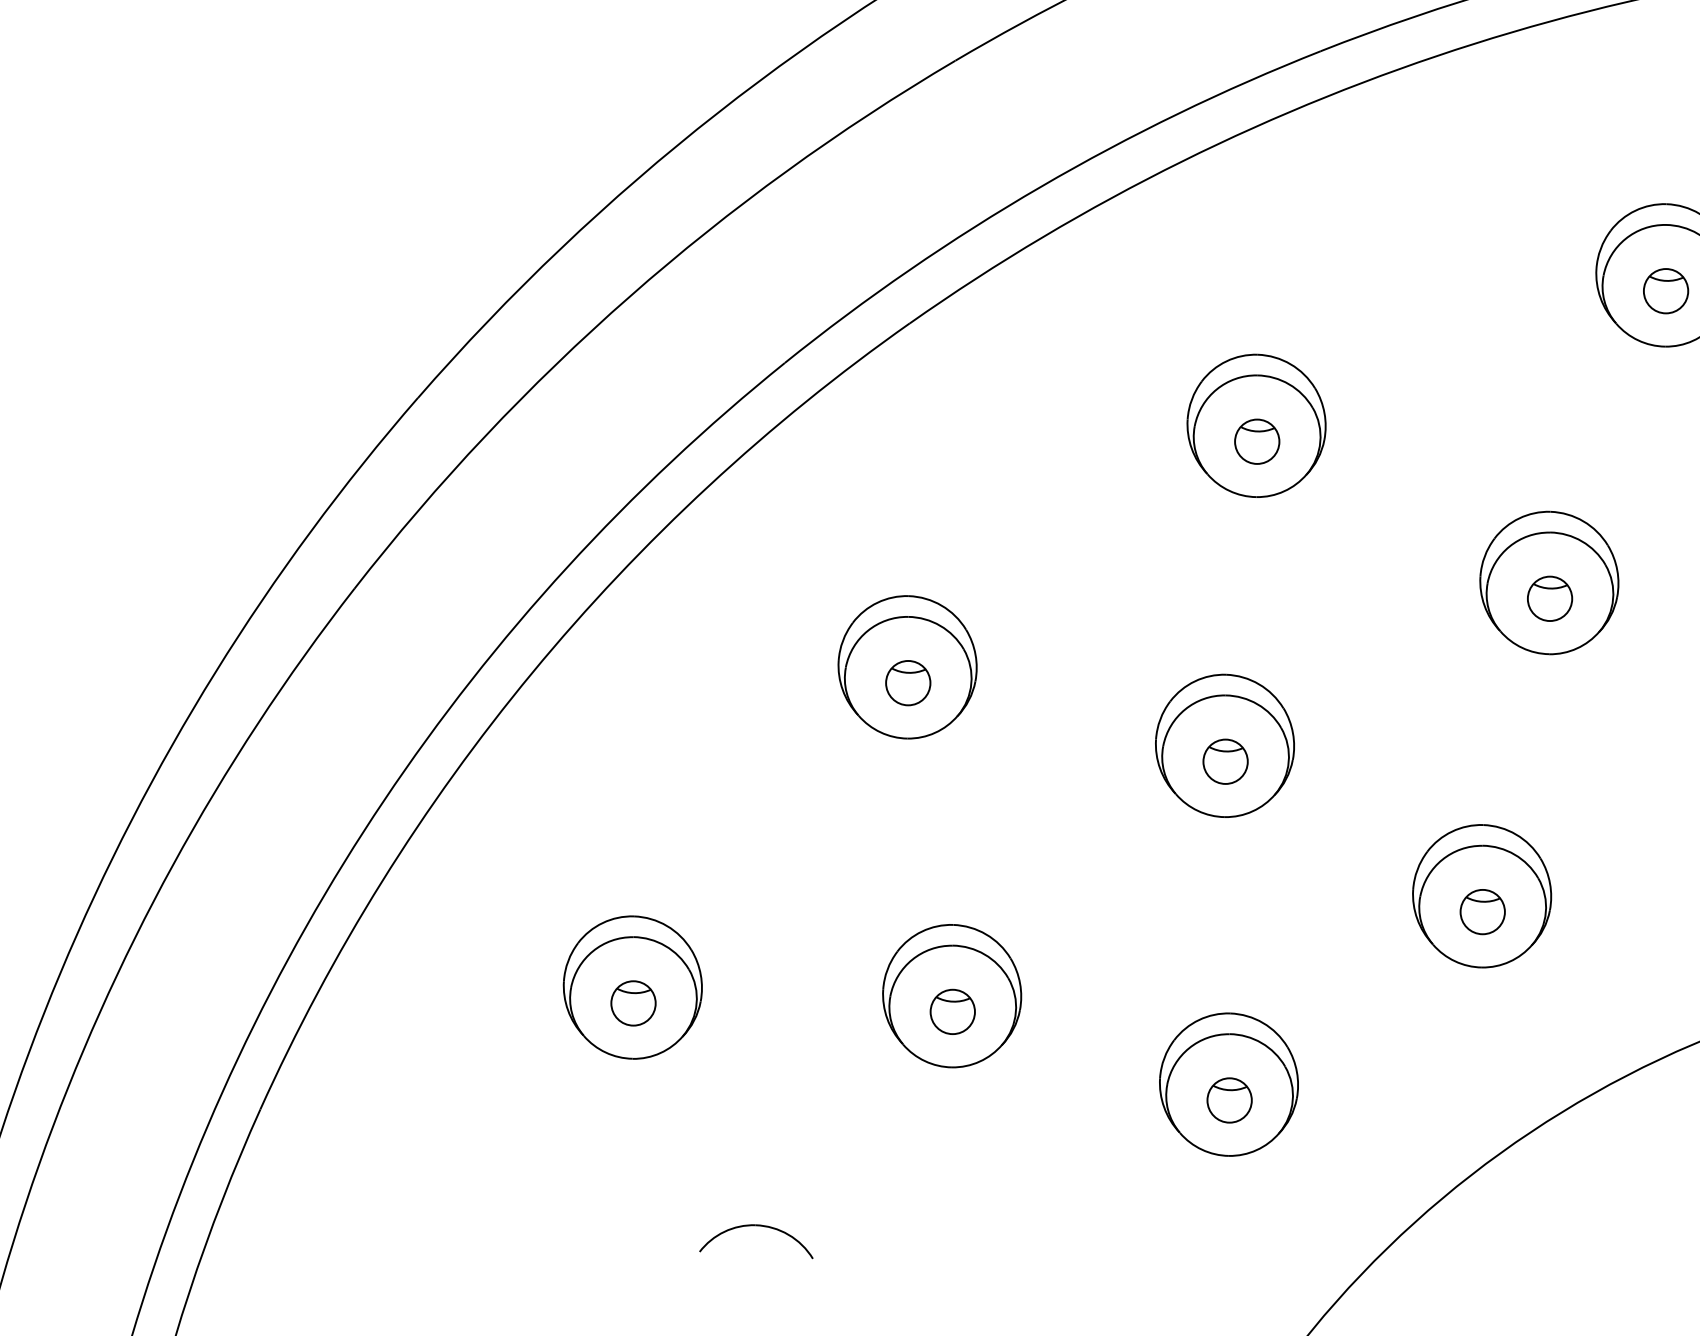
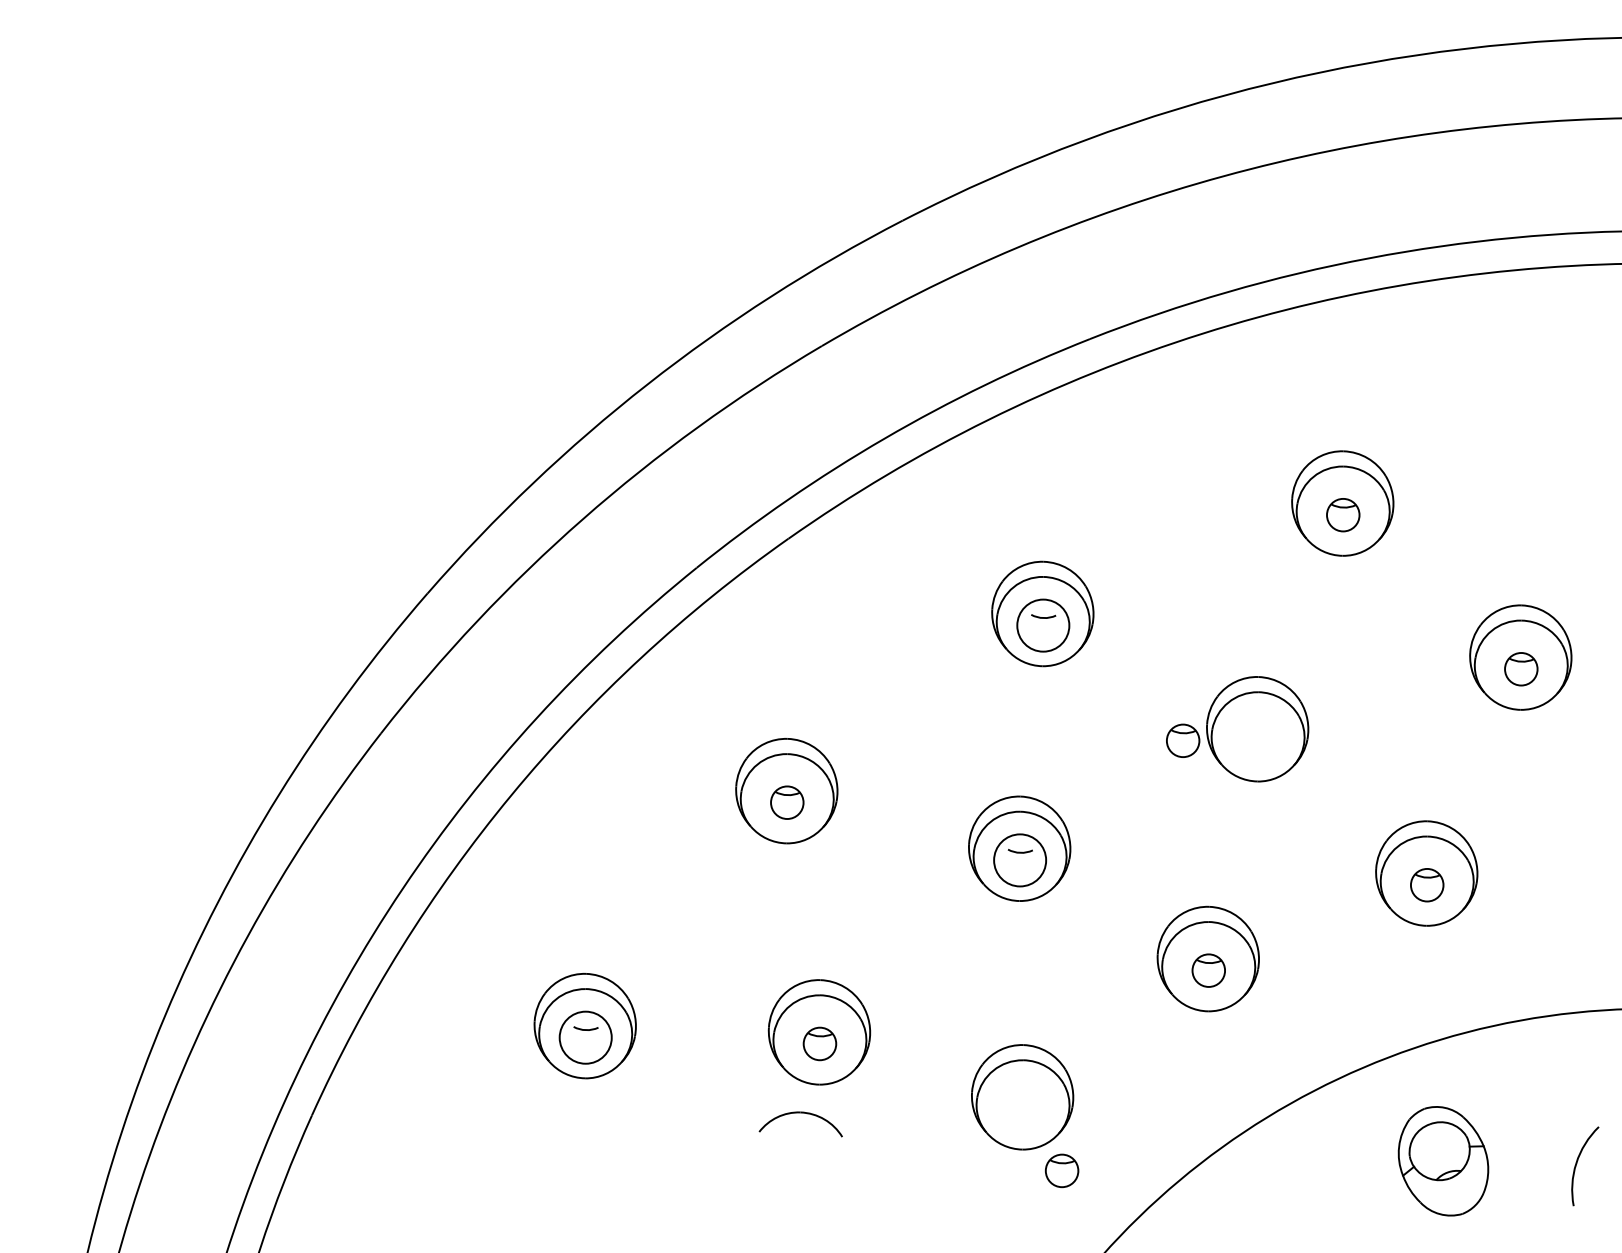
circle: (1257, 441) -> (1043, 625), size x1.6
part: (1550, 598) -> (1183, 740), moved
circle: (1224, 761) -> (1019, 860), size x1.6
circle: (633, 1003) -> (585, 1037), size x1.6
part: (1230, 1099) -> (1062, 1170), moved
part: (755, 1226) -> (800, 1113), moved

